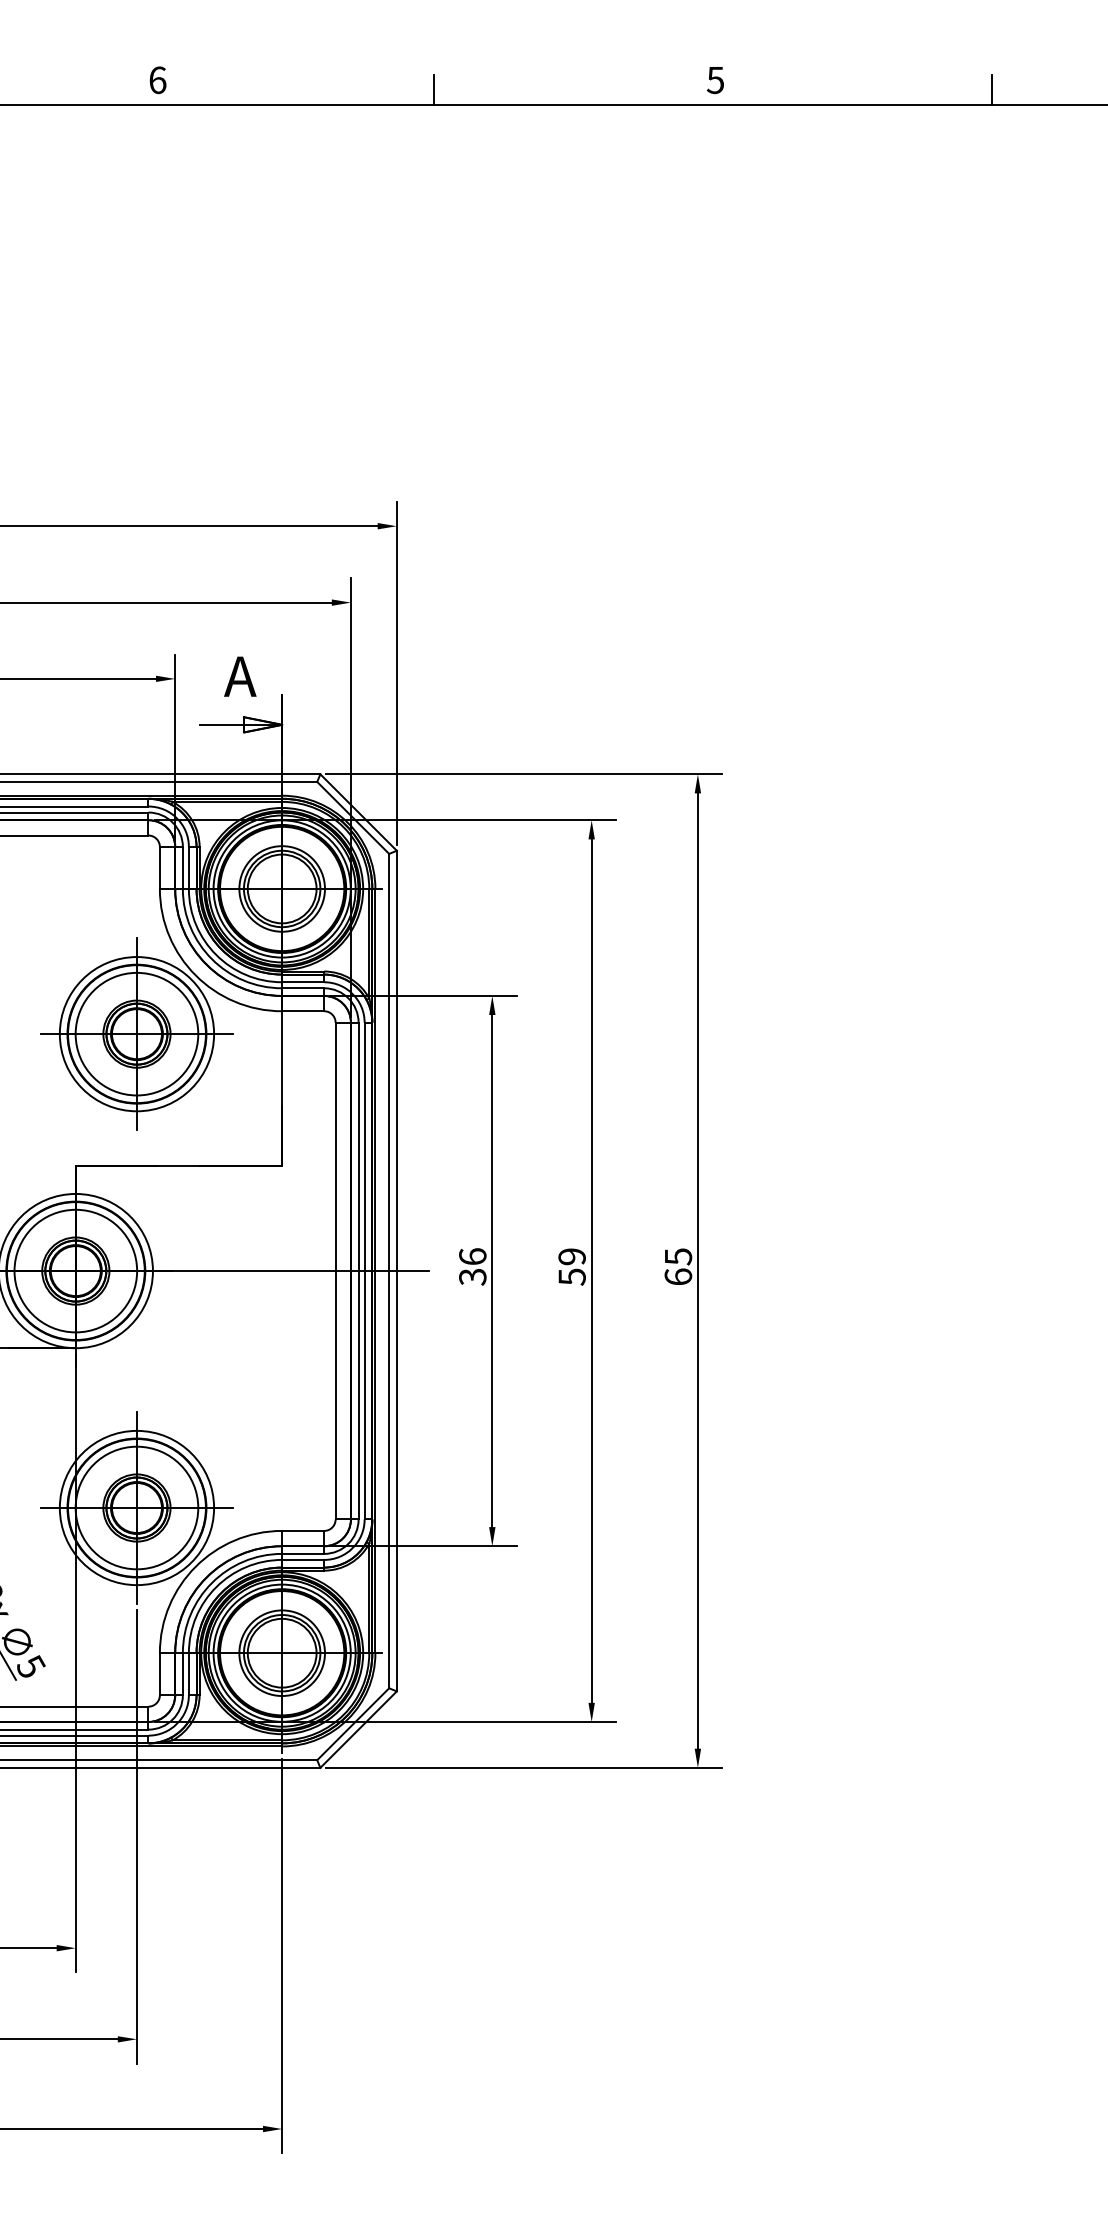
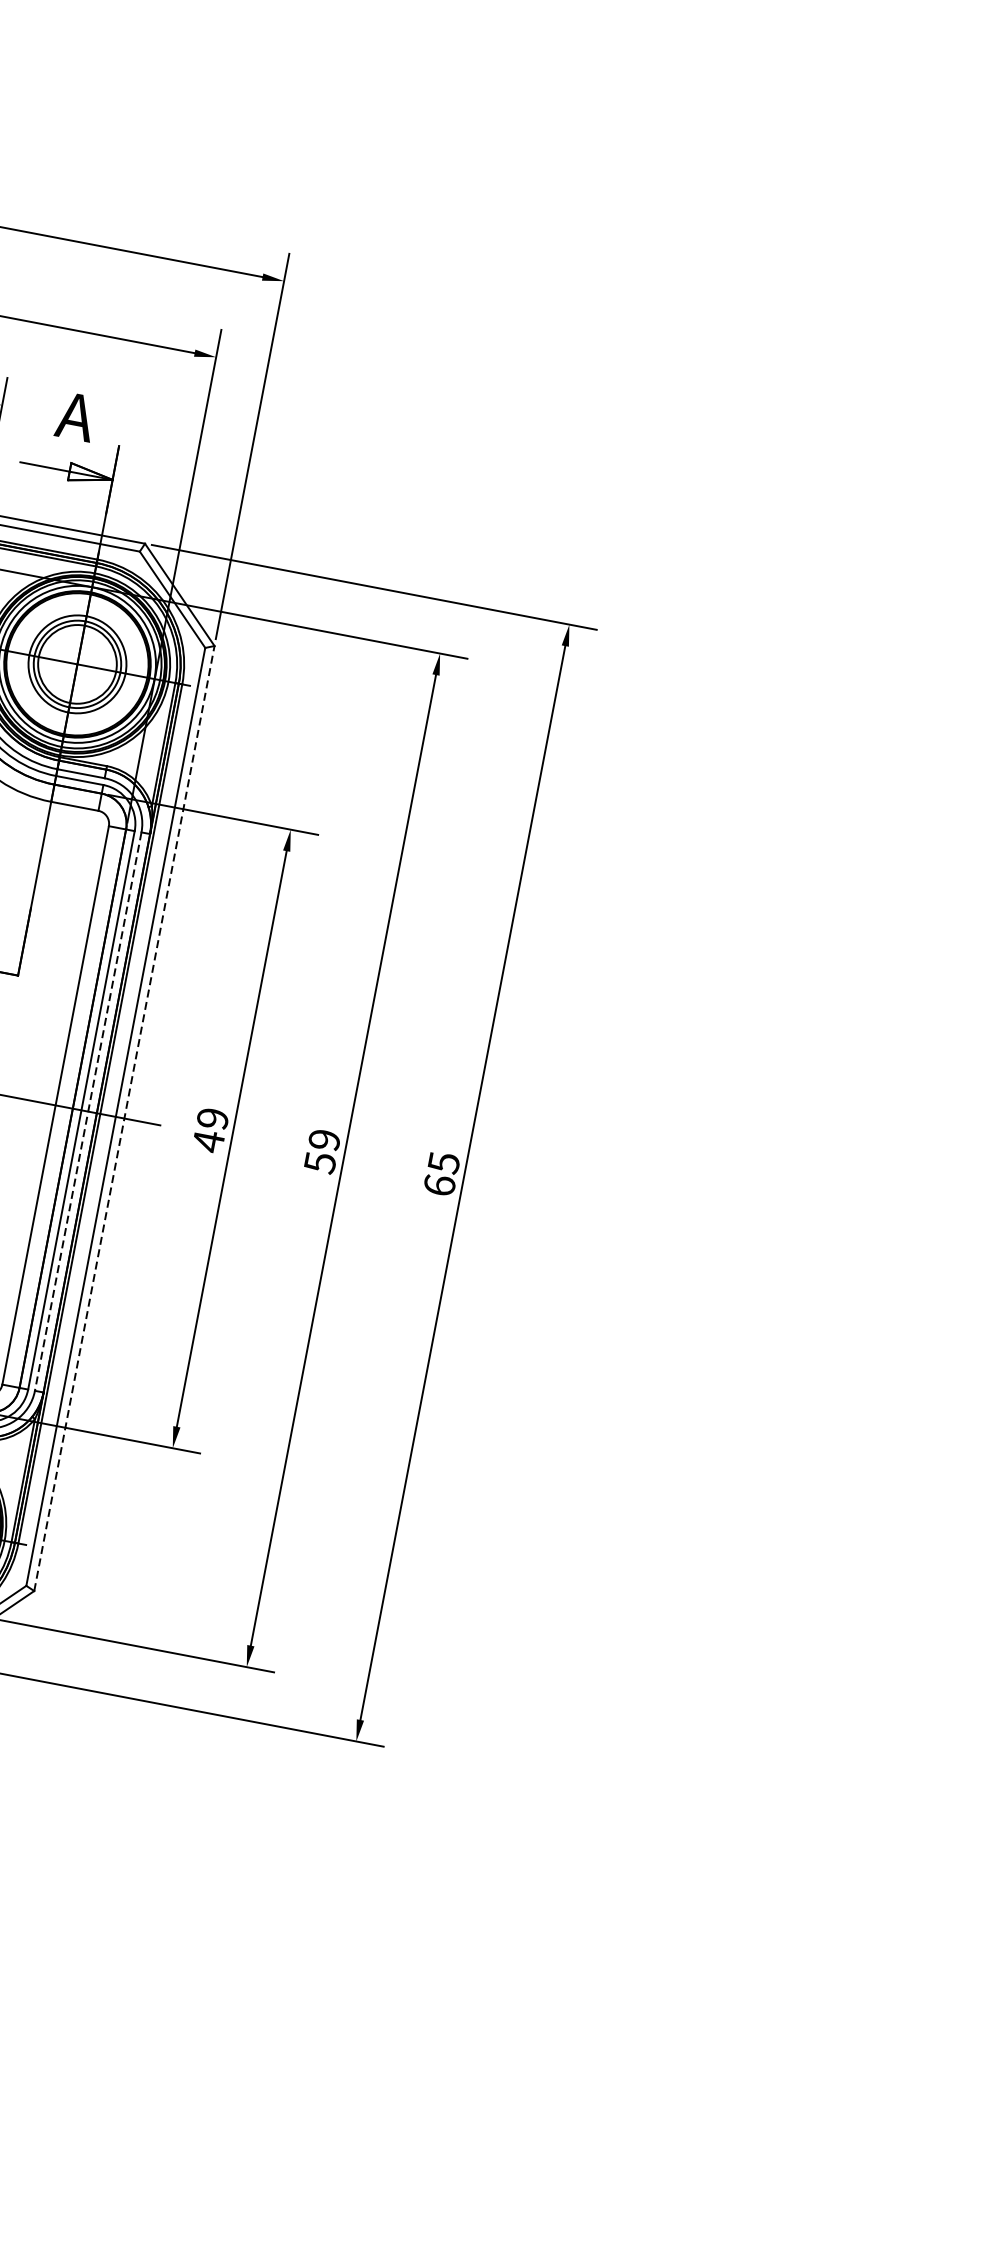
text: (472, 1267) -> (210, 1130), 36 -> 49
line: (396, 1270) -> (124, 1117), solid -> dashed
line: (364, 1271) -> (87, 1112), solid -> dashed

